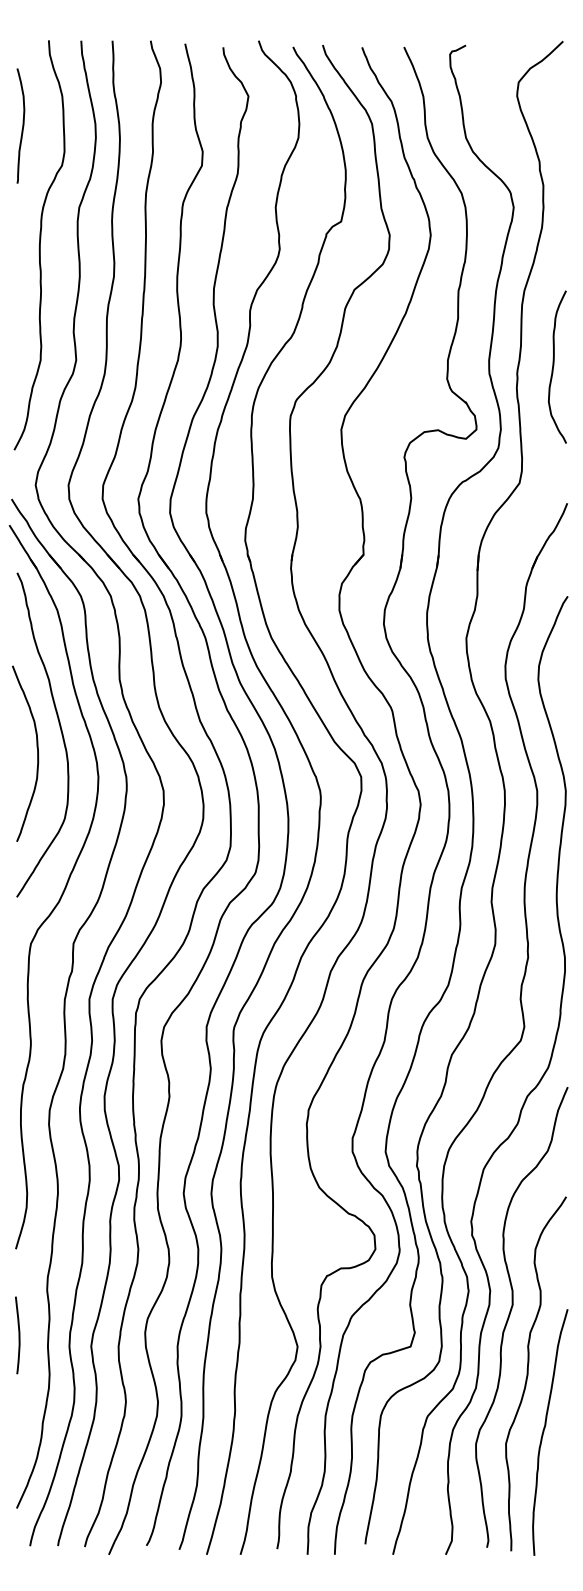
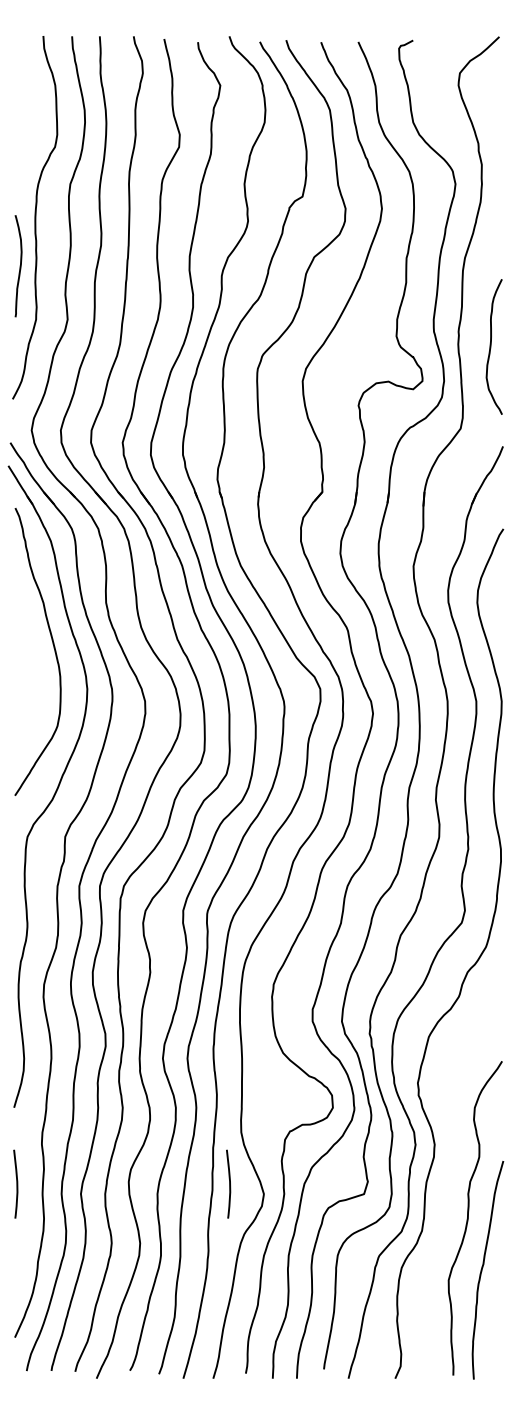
curve: (22, 125) -> (20, 265), moved
curve: (554, 366) -> (491, 346), moved
curve: (37, 753) -> (33, 668), removed
curve: (511, 1312) -> (453, 1163), removed
curve: (258, 1335) -> (229, 1184), added

